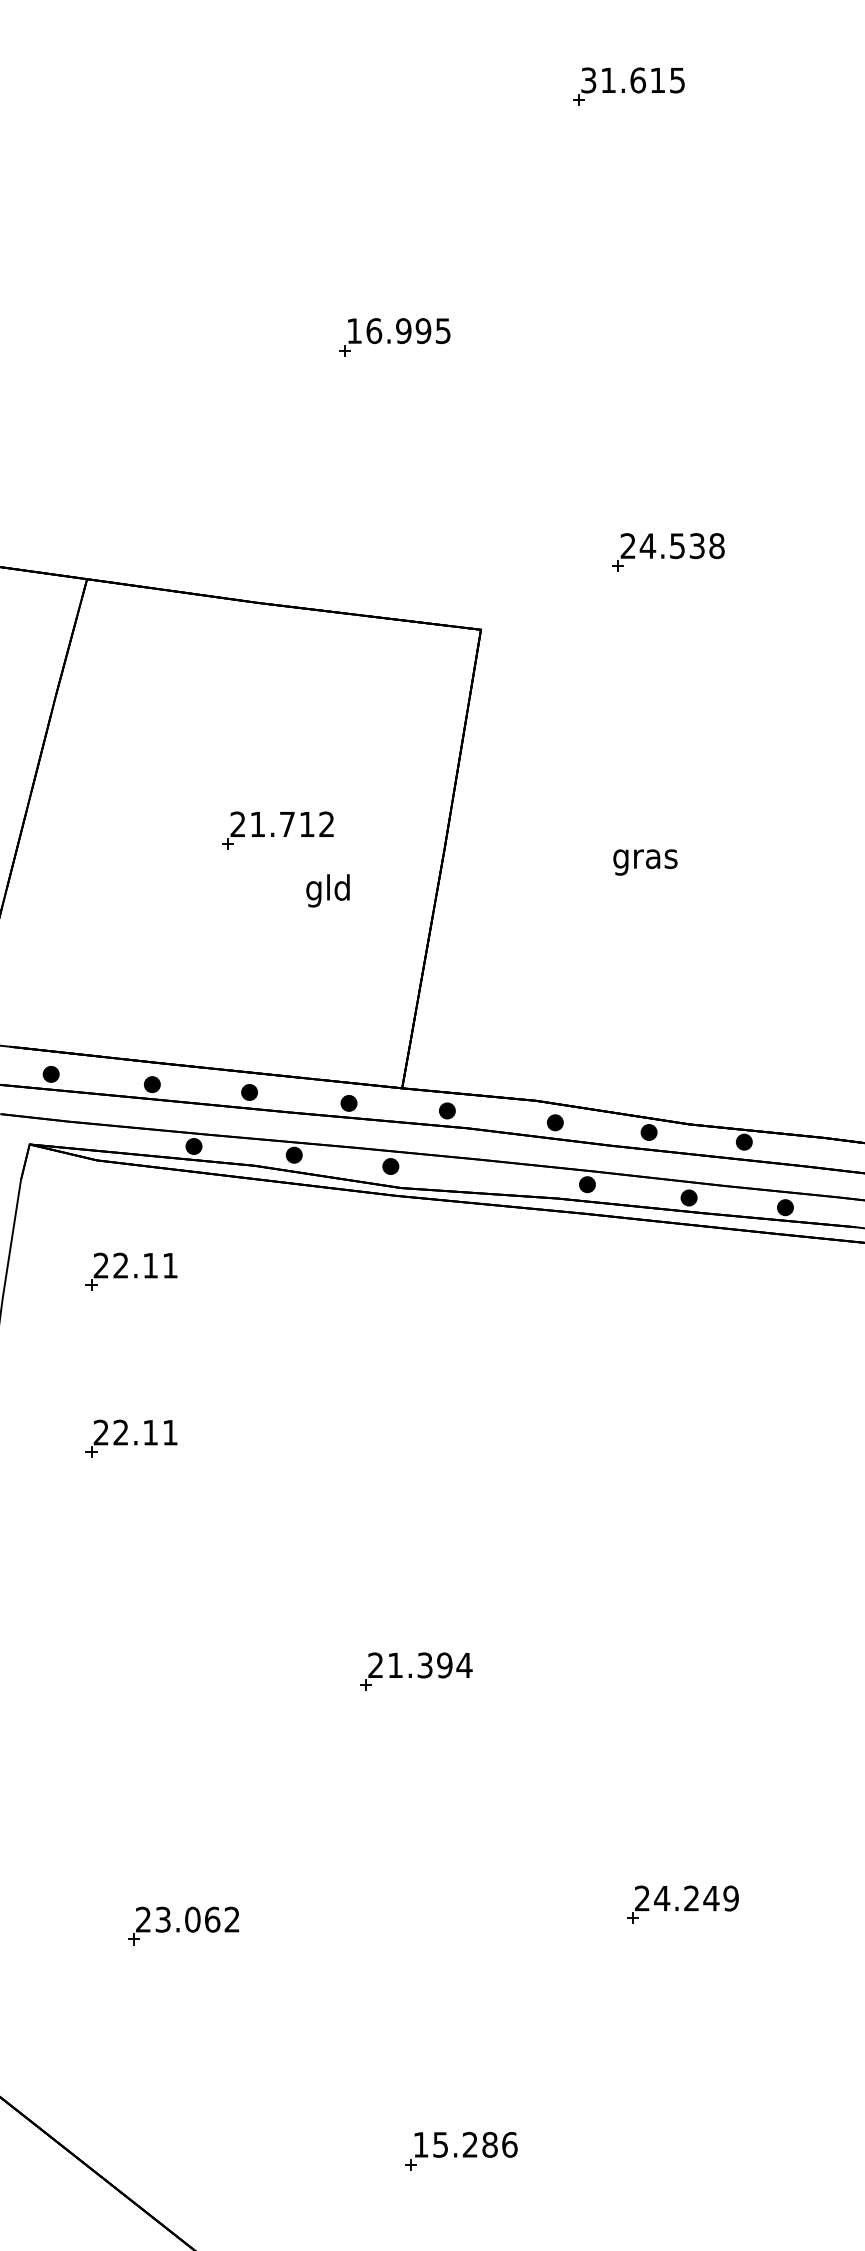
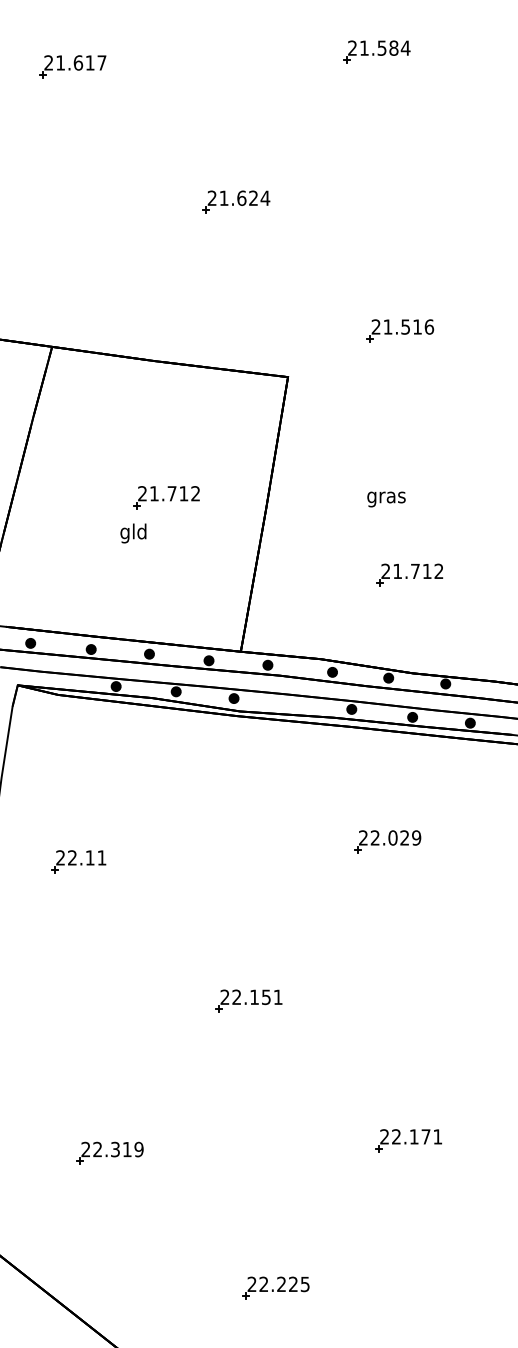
text: (633, 79) -> (379, 47), 31.615 -> 21.584
part: (121, 110) -> (72, 66), added
text: (398, 331) -> (238, 198), 16.995 -> 21.624
text: (682, 545) -> (408, 326), 24.538 -> 21.516
text: (645, 862) -> (386, 499), moved
text: (328, 890) -> (133, 533), moved
part: (683, 959) -> (409, 574), added
part: (131, 1271) -> (78, 761), removed
part: (647, 1405) -> (387, 841), added
text: (429, 1665) -> (257, 997), 21.394 -> 22.151
text: (695, 1897) -> (416, 1136), 24.249 -> 22.171
text: (197, 1919) -> (118, 1149), 23.062 -> 22.319
text: (465, 2145) -> (278, 1284), 15.286 -> 22.225

